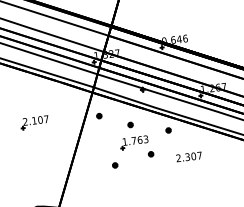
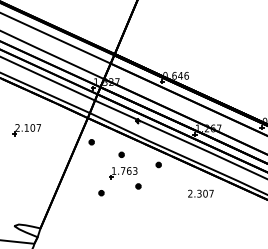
part: (34, 123) -> (26, 130), moved
text: (188, 156) -> (200, 193), moved

